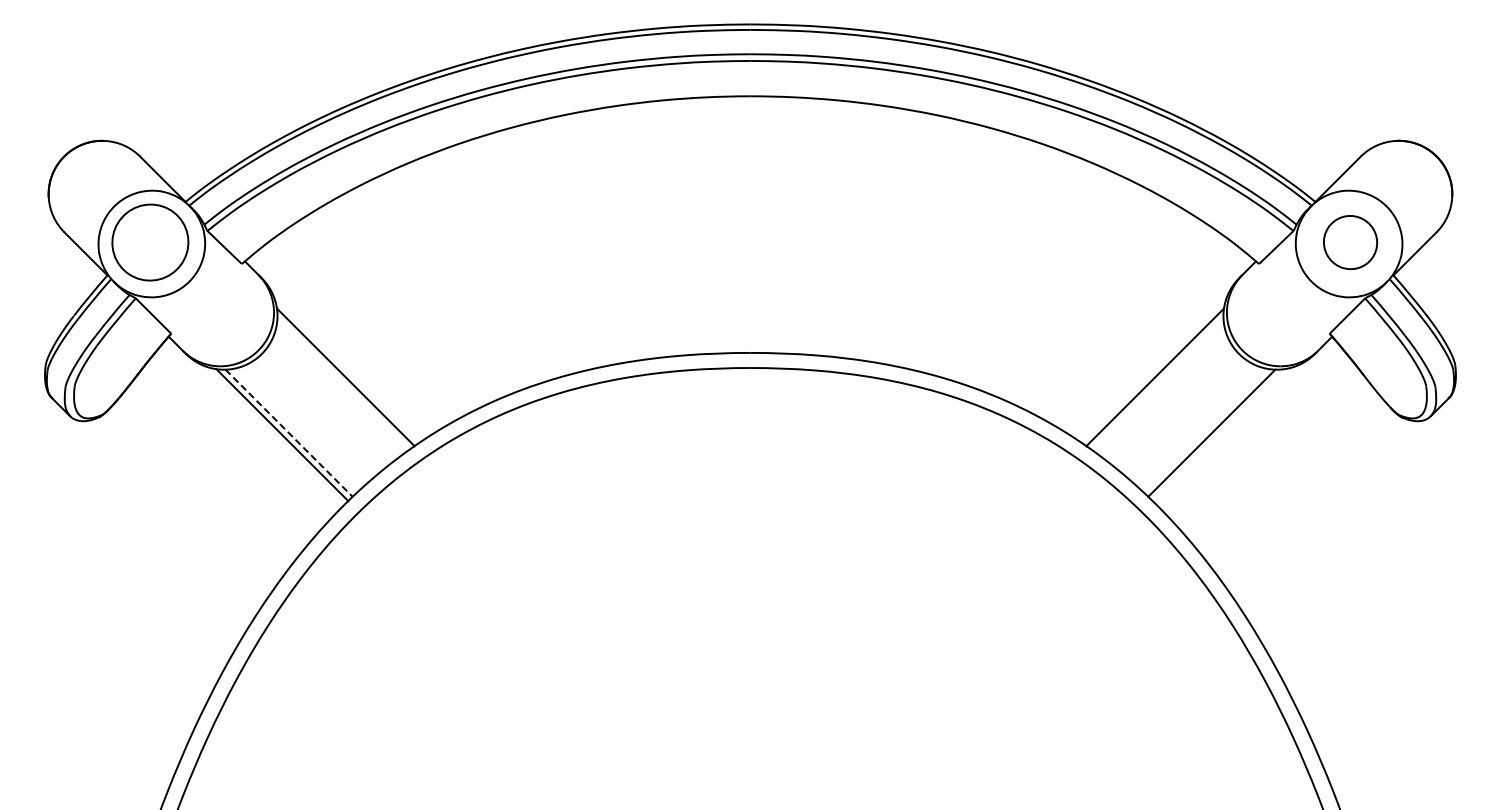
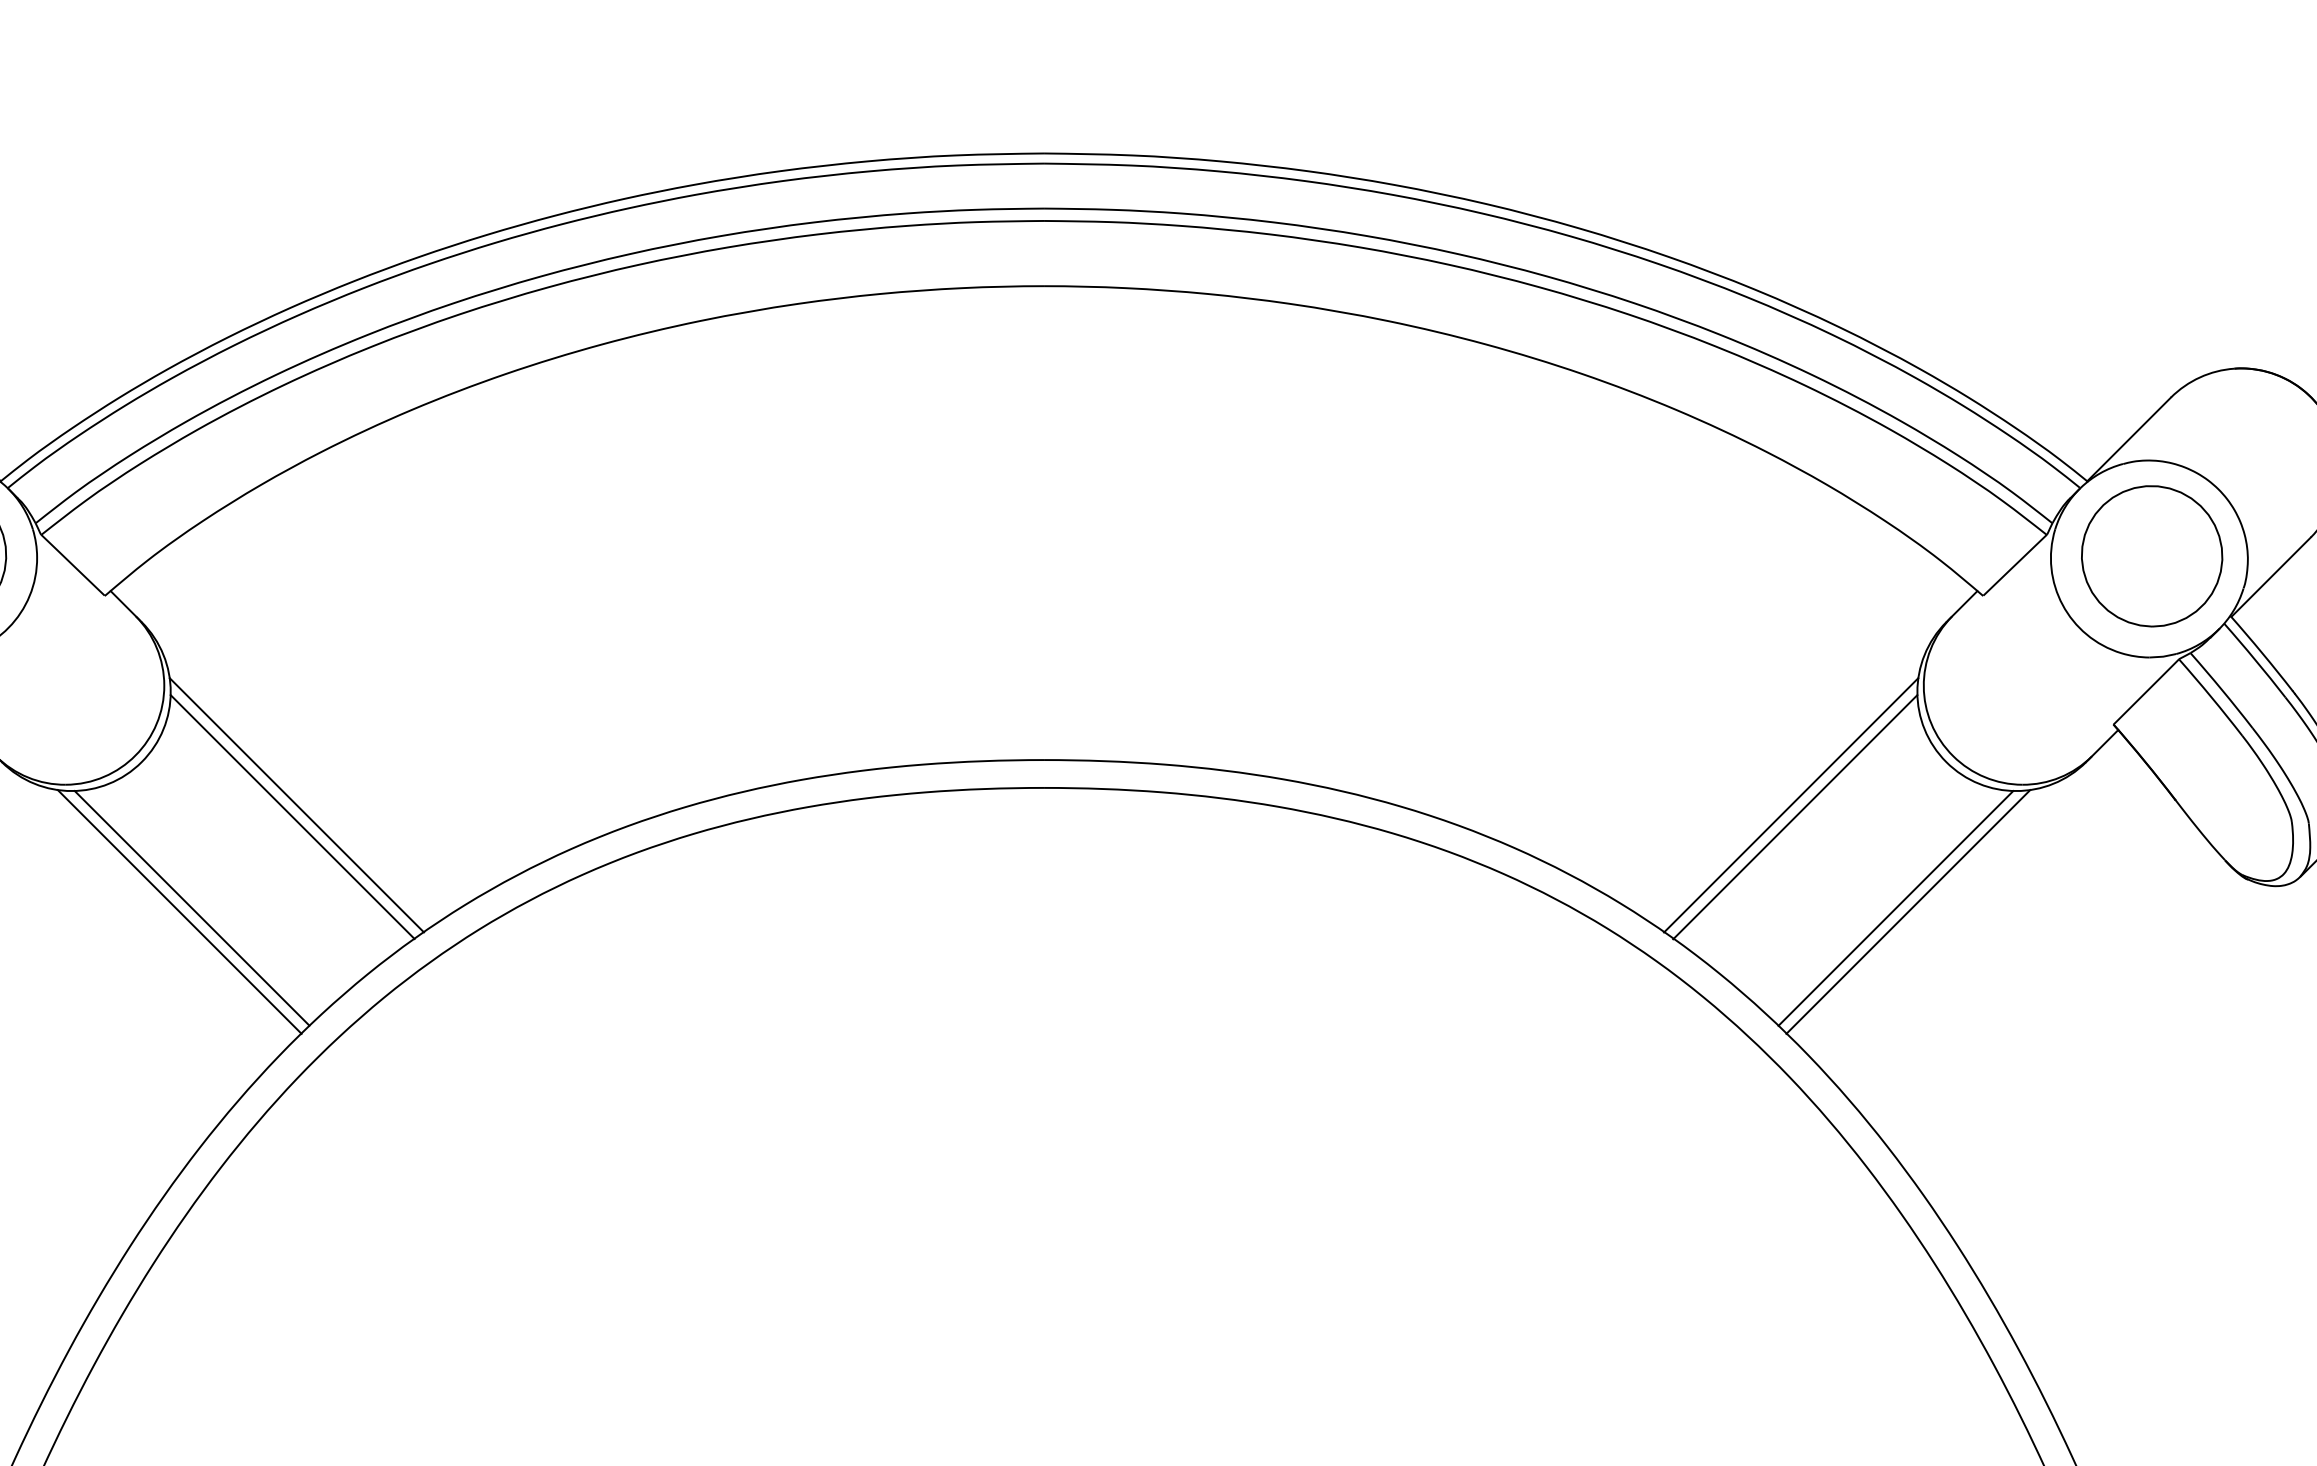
part: (1350, 242) -> (2151, 556), size x1.43
line: (343, 383) -> (292, 816), added
line: (1157, 383) -> (1795, 816), added
line: (289, 433) -> (192, 908), dashed -> solid
line: (1218, 435) -> (1908, 912), added

